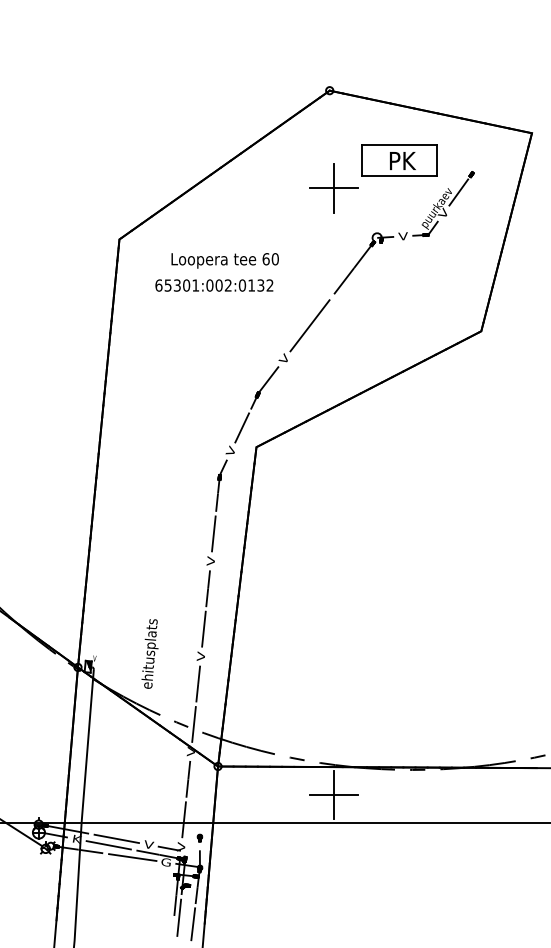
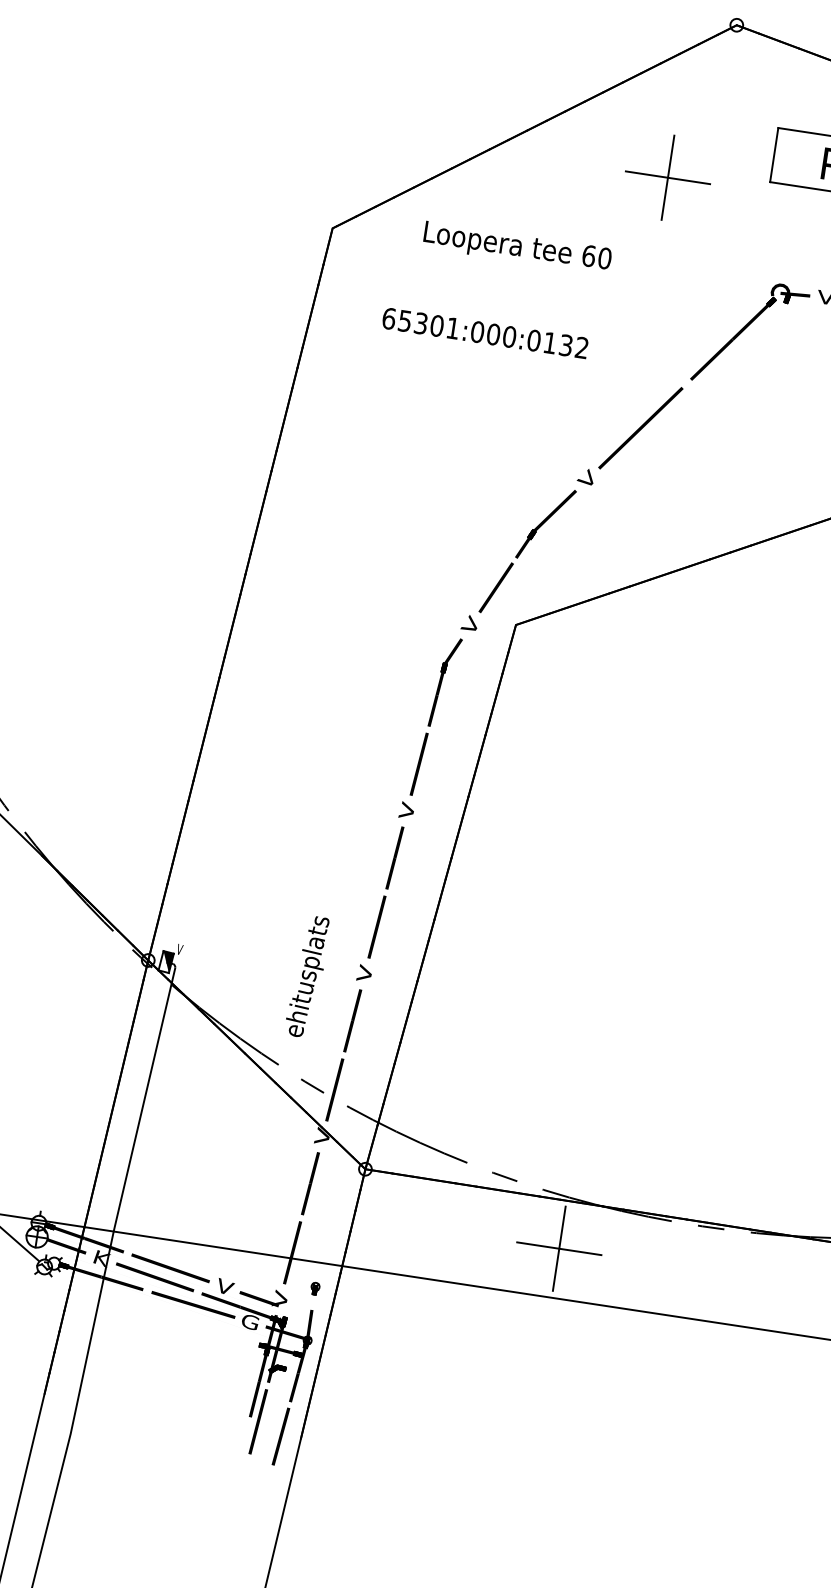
part: (333, 188) -> (667, 177), moved
text: (224, 260) -> (516, 247), moved
text: (227, 285) -> (508, 336), 65301:002:0132 -> 65301:000:0132
text: (149, 653) -> (306, 975), moved

